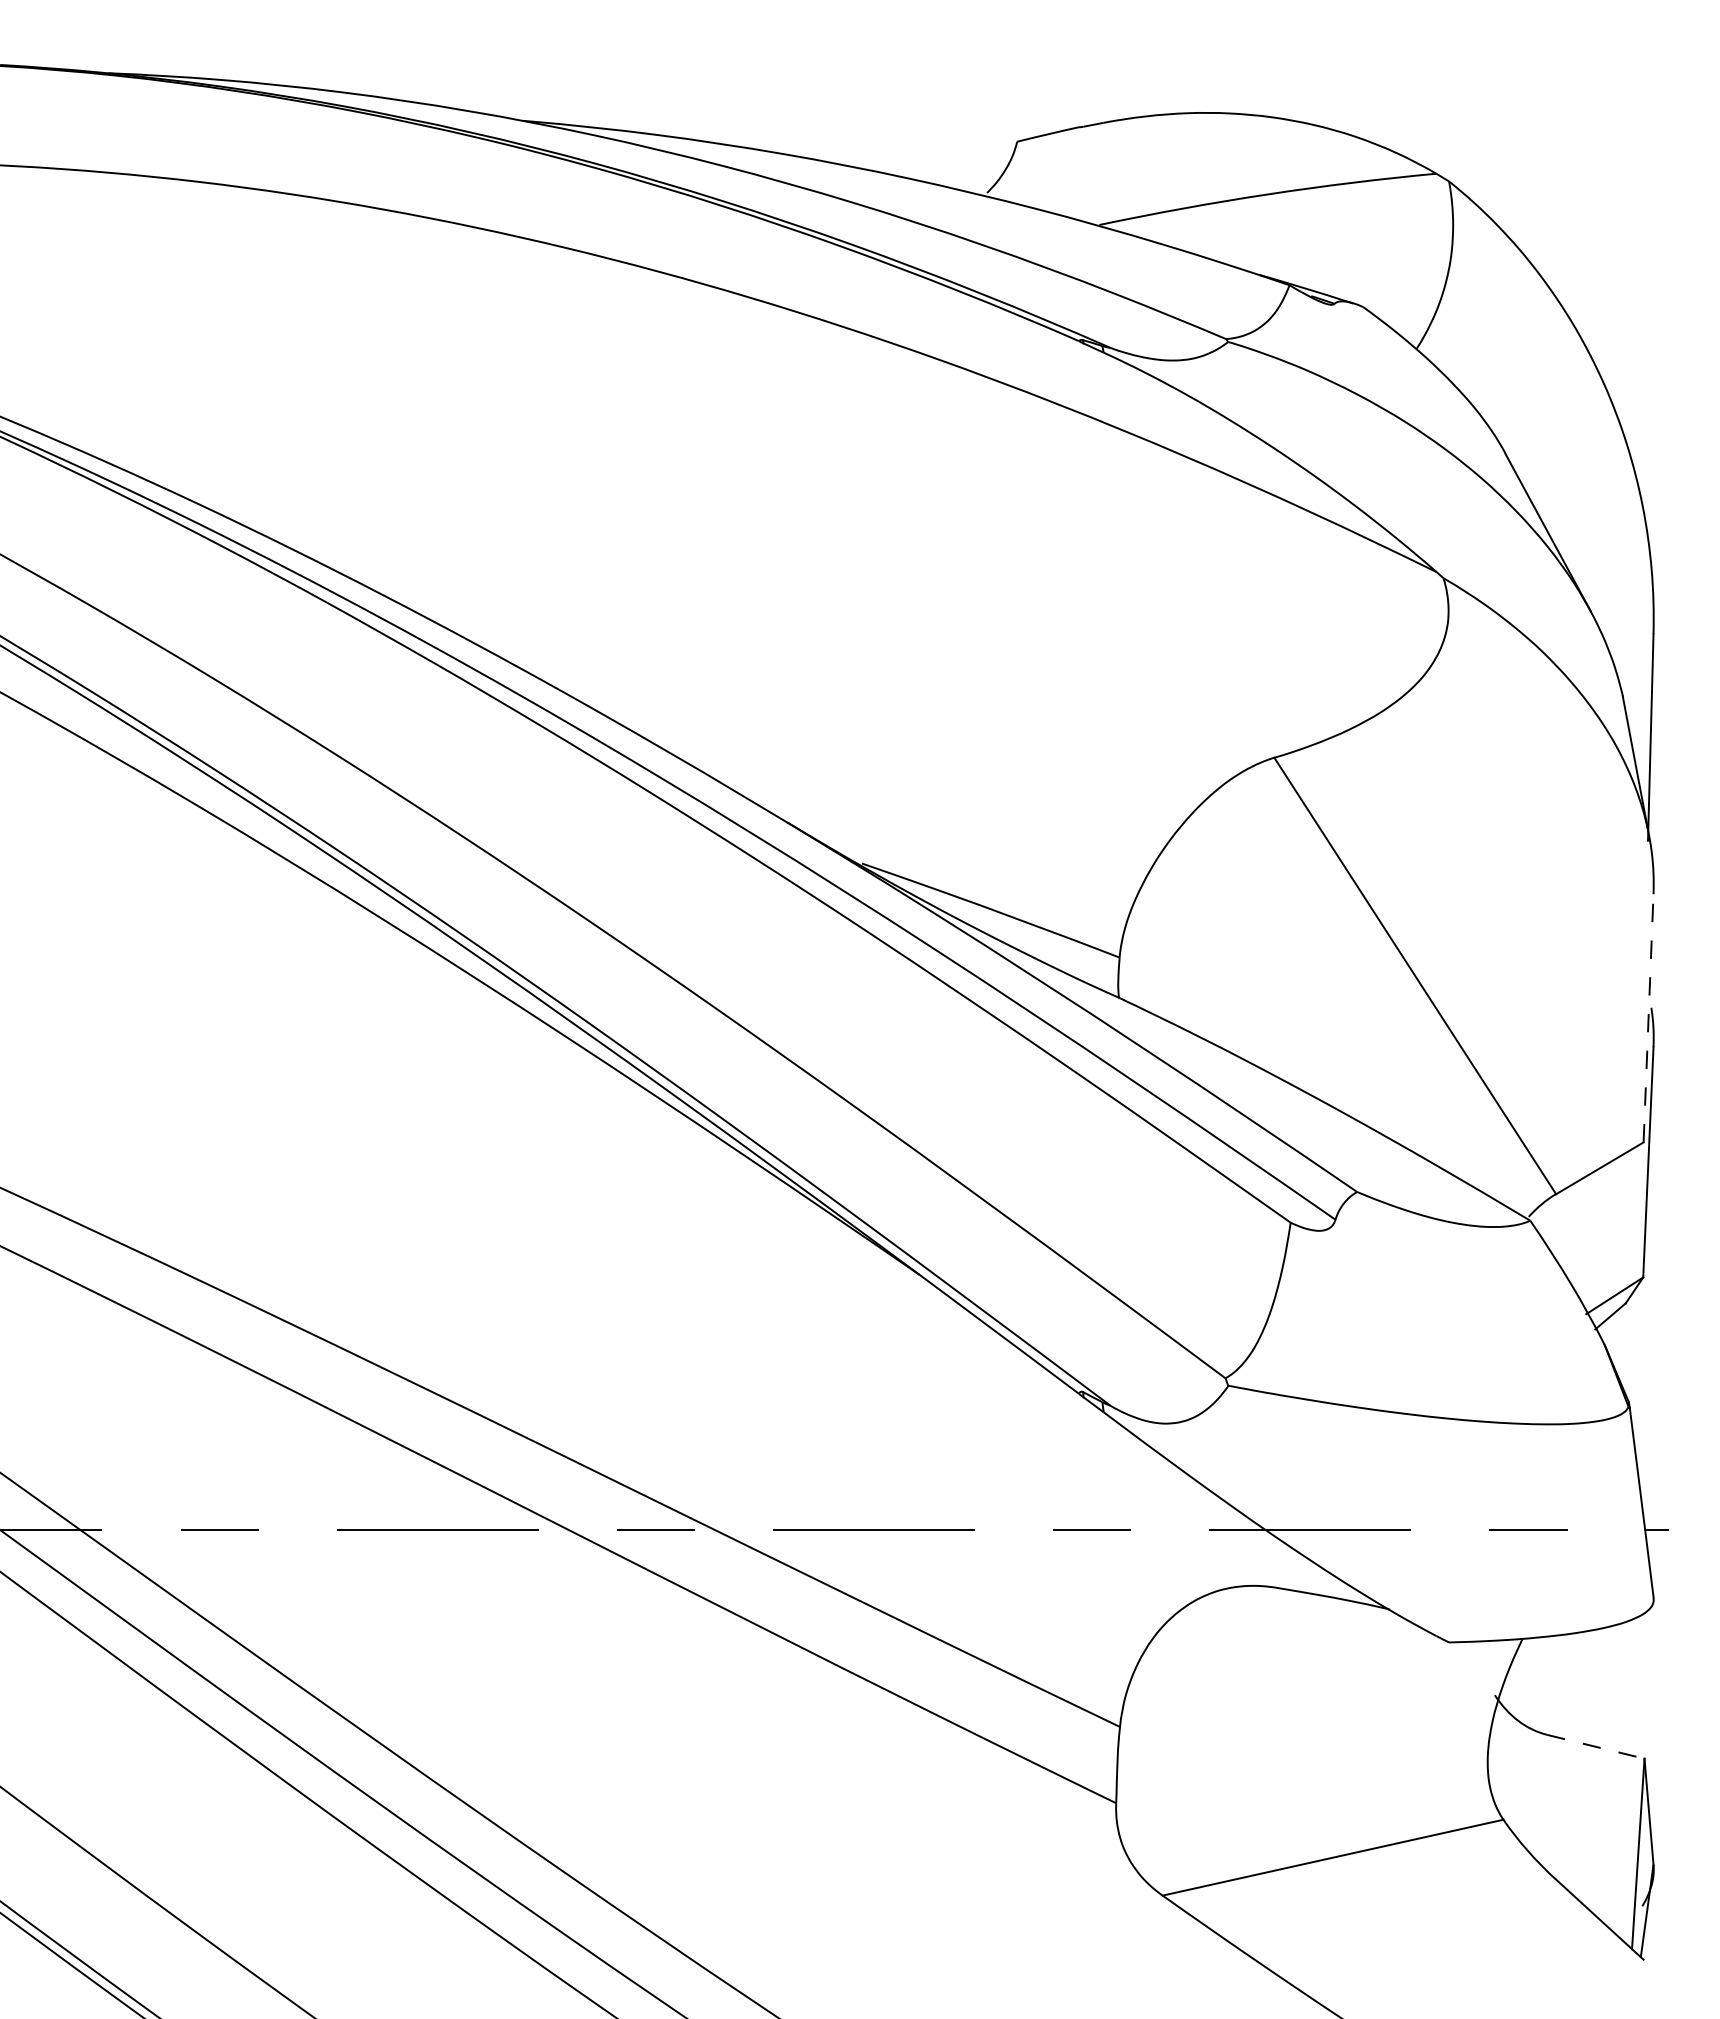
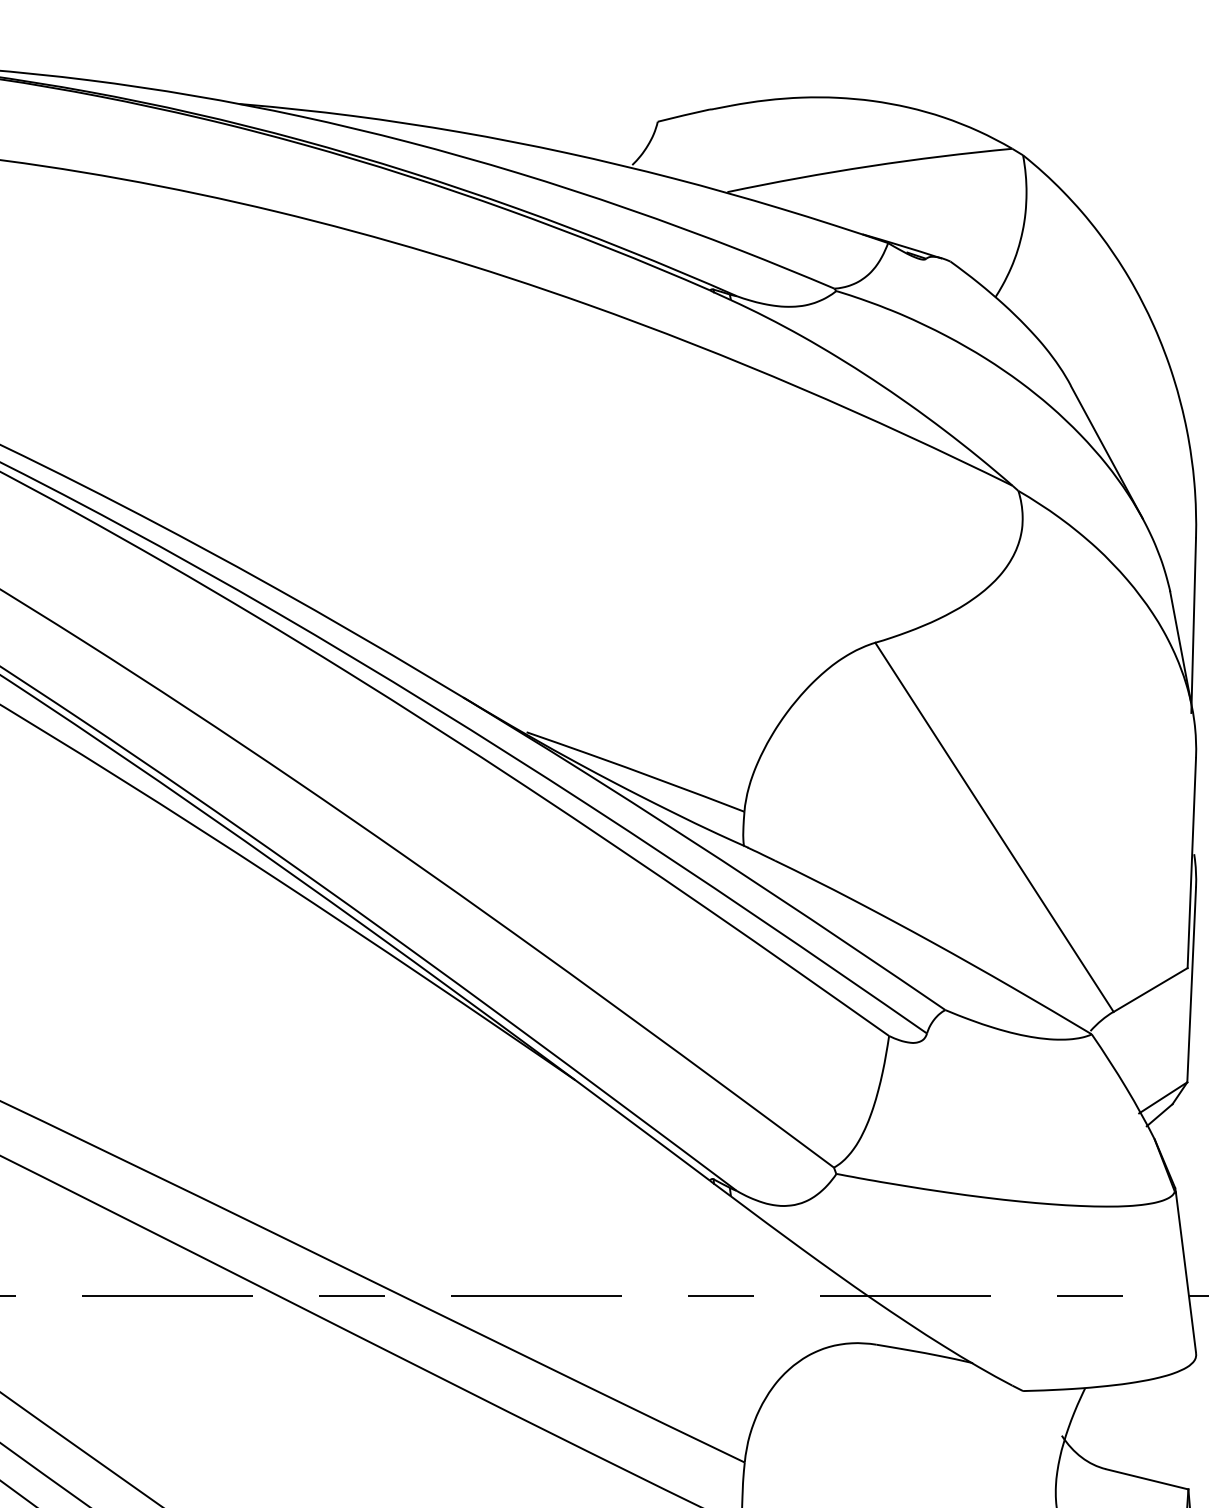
line: (1648, 1017) -> (1191, 862), dashed -> solid
line: (1596, 1746) -> (1147, 1479), dashed -> solid

